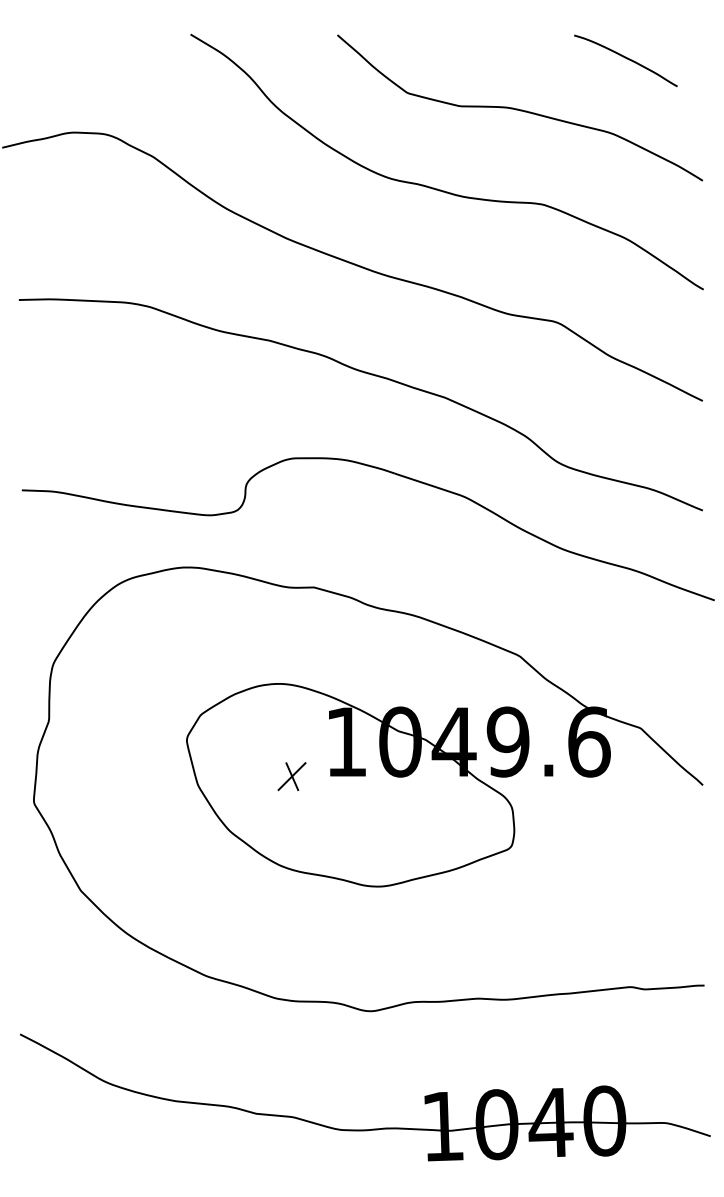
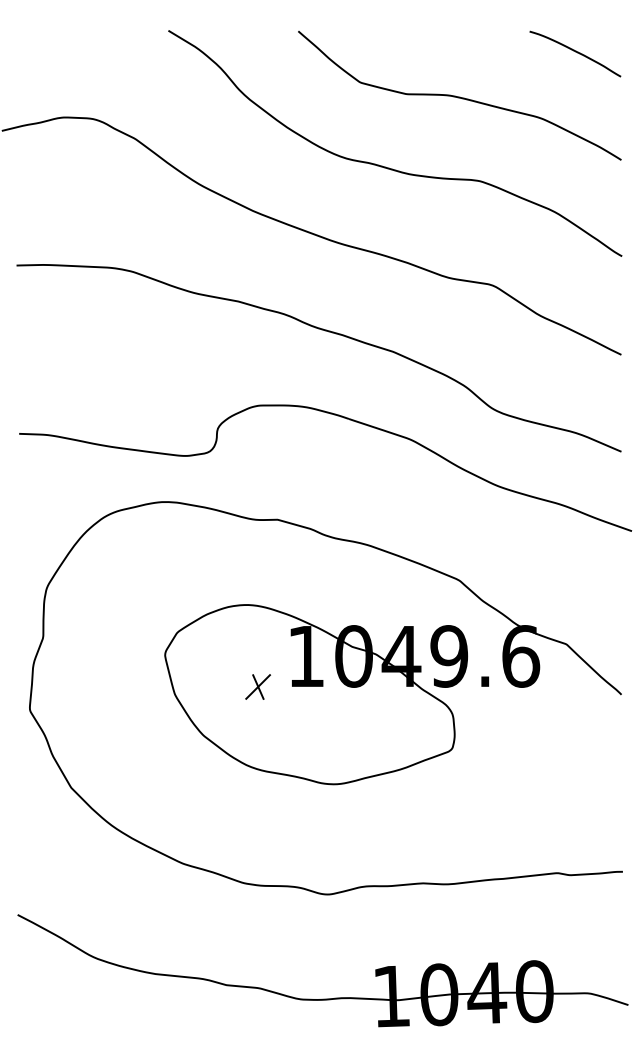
curve: (626, 59) -> (575, 52), moved

